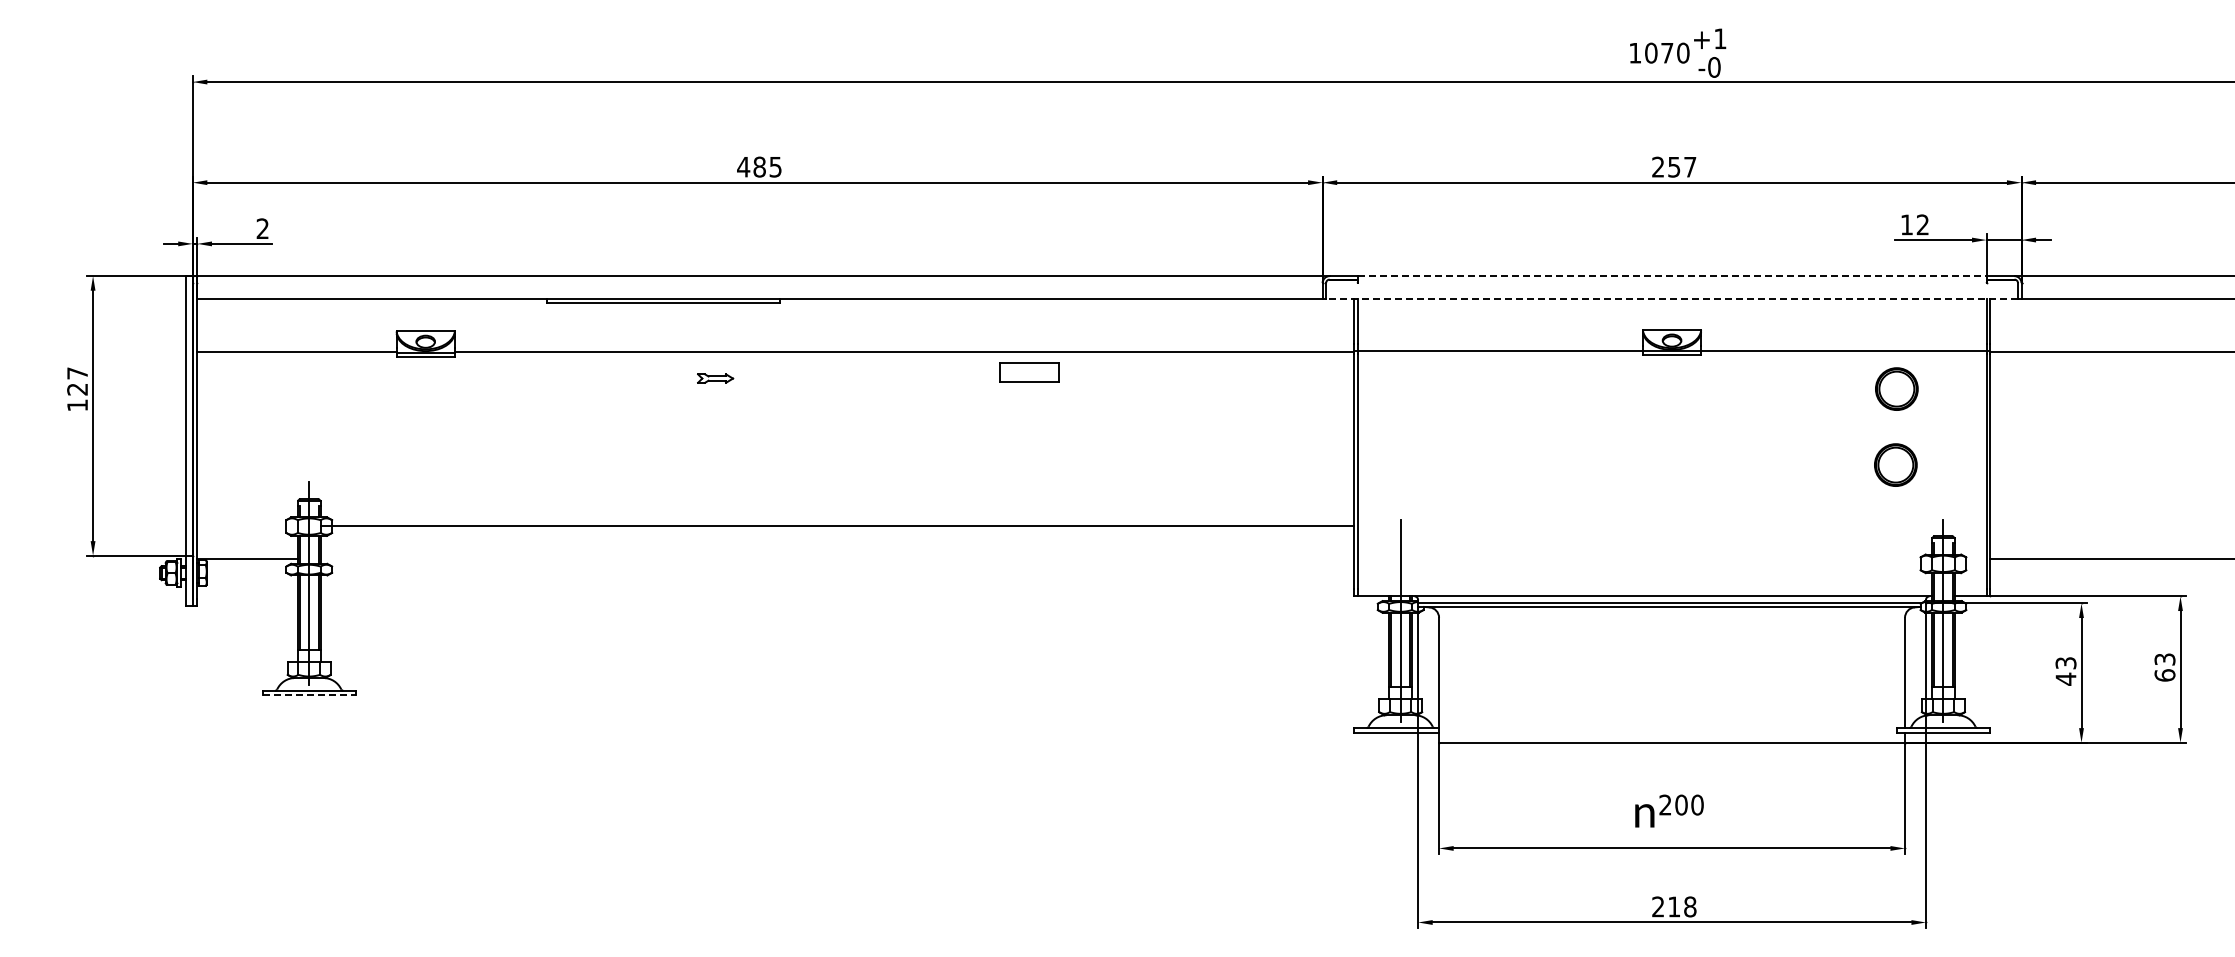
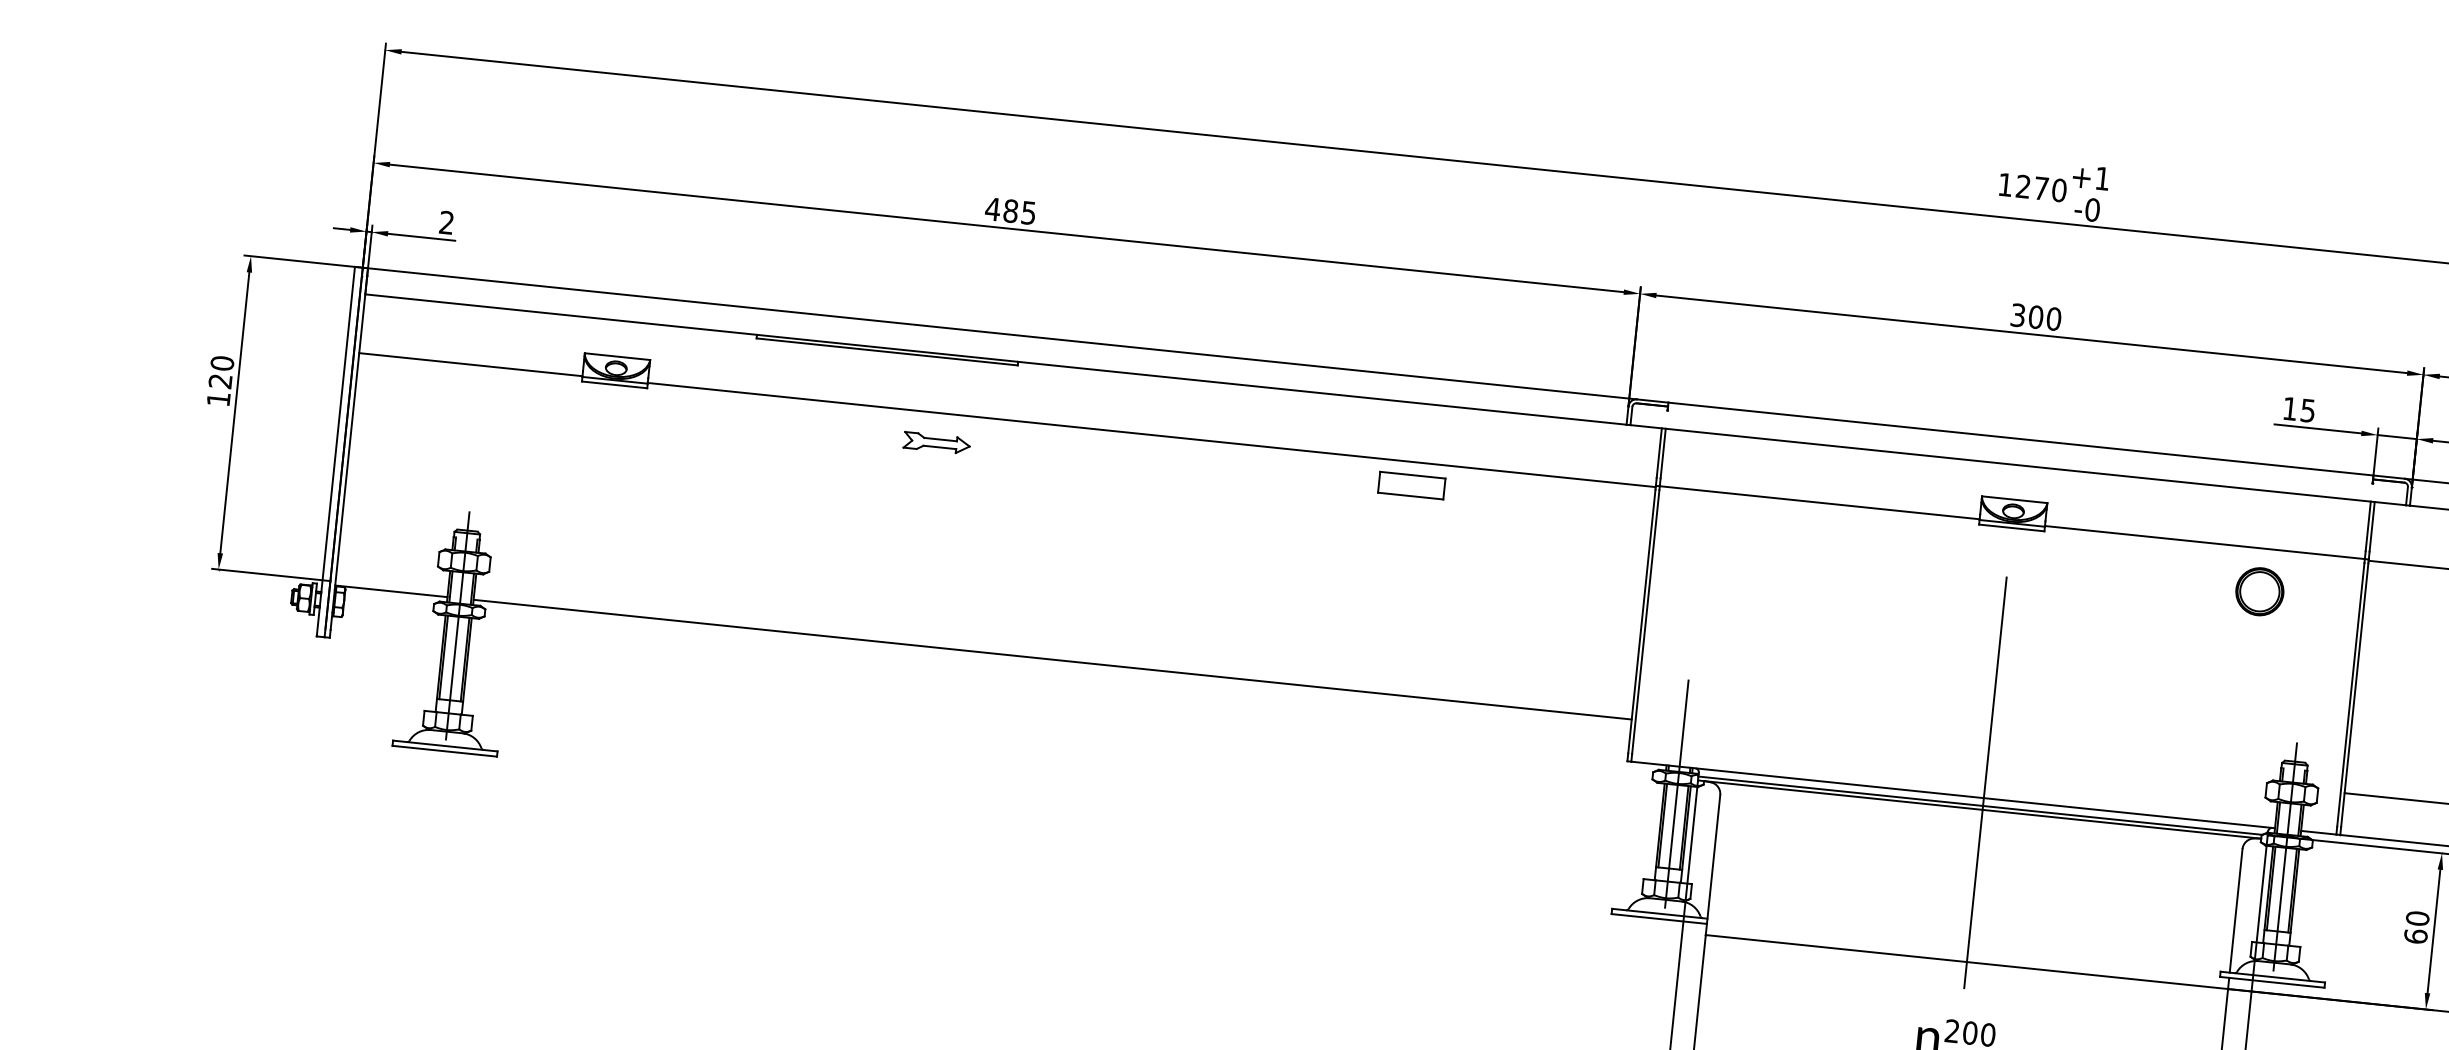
text: (1651, 52) -> (2023, 186), 1070 -> 1270
text: (1674, 166) -> (2036, 316), 257 -> 300
text: (1922, 224) -> (2307, 410), 12 -> 15
line: (1672, 276) -> (2021, 439), dashed -> solid
line: (1672, 299) -> (2018, 465), dashed -> solid
part: (1029, 372) -> (1411, 485), moved
text: (77, 373) -> (222, 363), 127 -> 120
part: (715, 378) -> (936, 443), size x1.67
part: (1895, 464) -> (2249, 676), removed
line: (837, 526) -> (1052, 660), moved
line: (1672, 582) -> (1985, 782), added
text: (2065, 671) -> (2416, 927), 43 -> 60
line: (309, 695) -> (445, 751), dashed -> solid

